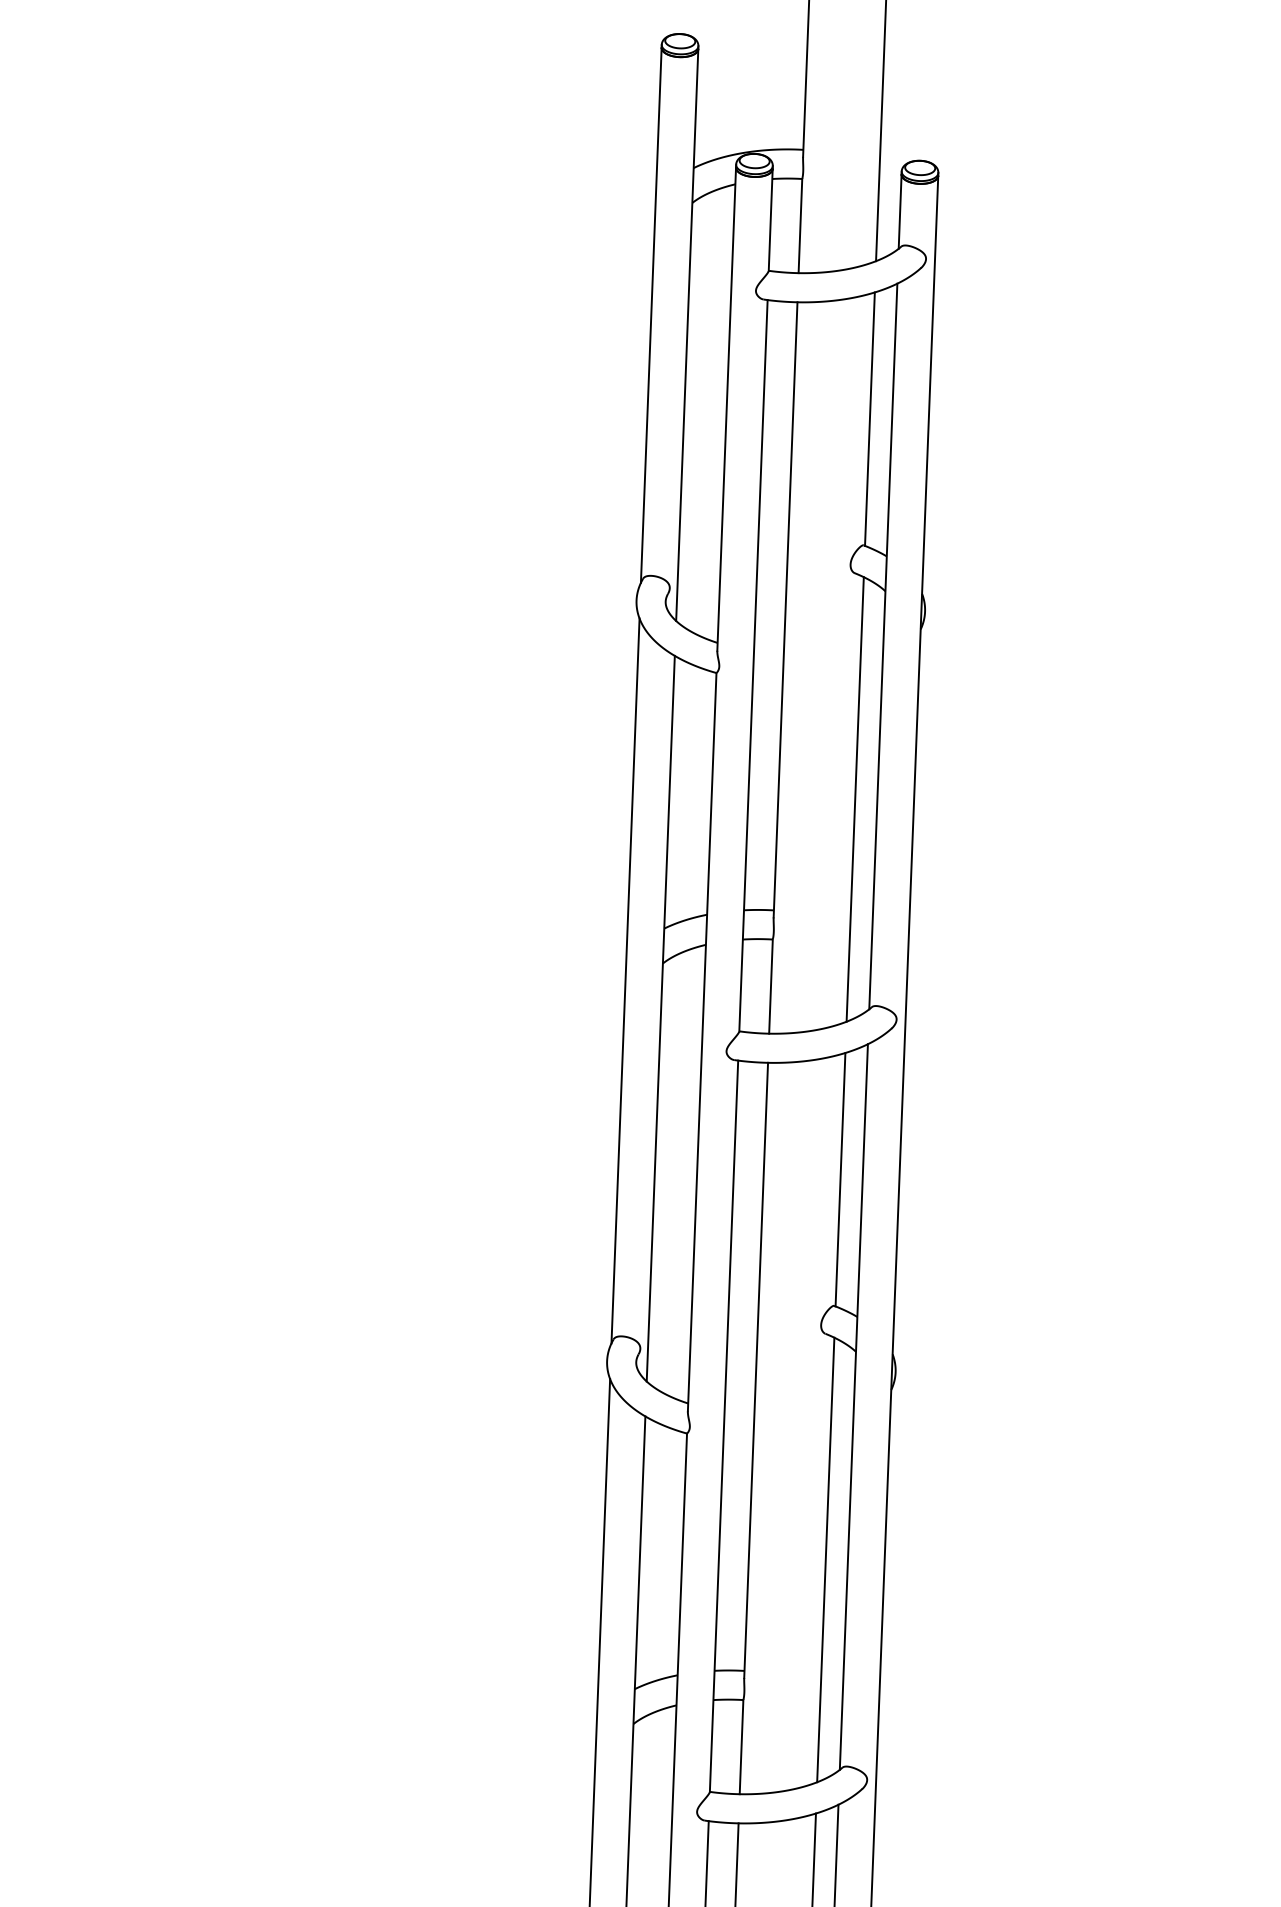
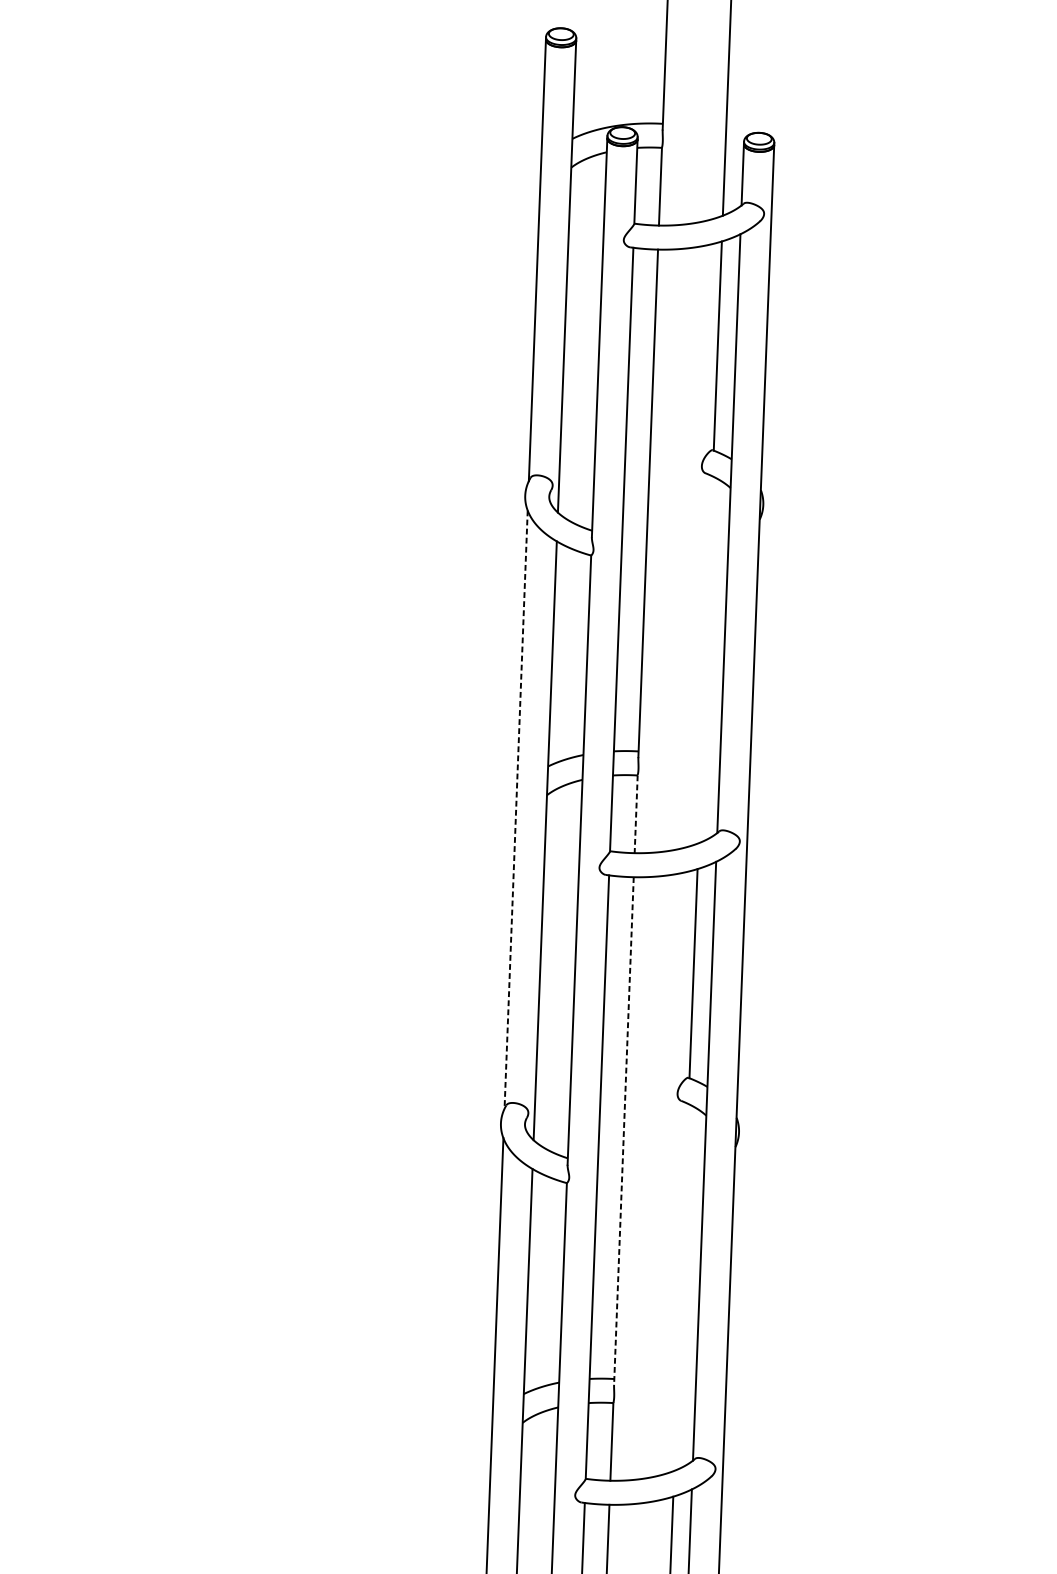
line: (854, 799) -> (705, 659), removed
line: (625, 980) -> (516, 809), solid -> dashed
line: (770, 987) -> (635, 815), solid -> dashed
line: (756, 1370) -> (624, 1131), solid -> dashed
line: (825, 1559) -> (681, 1287), removed

